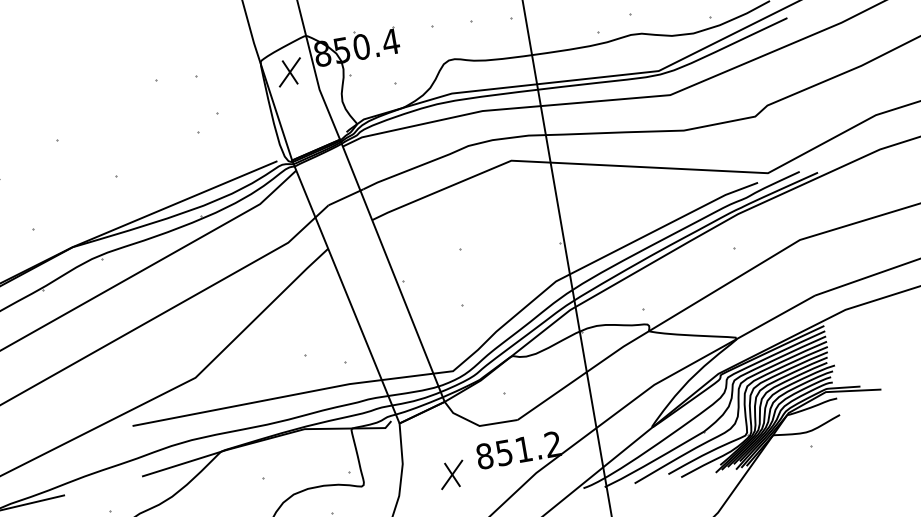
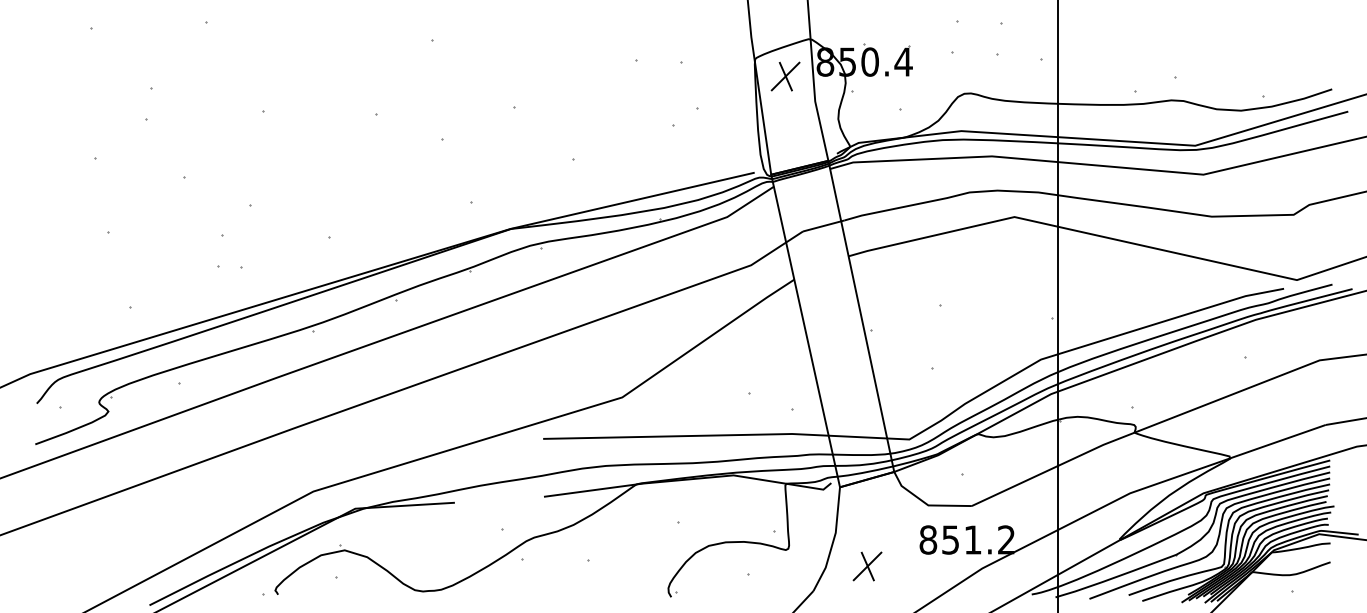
part: (452, 474) -> (867, 566), moved

